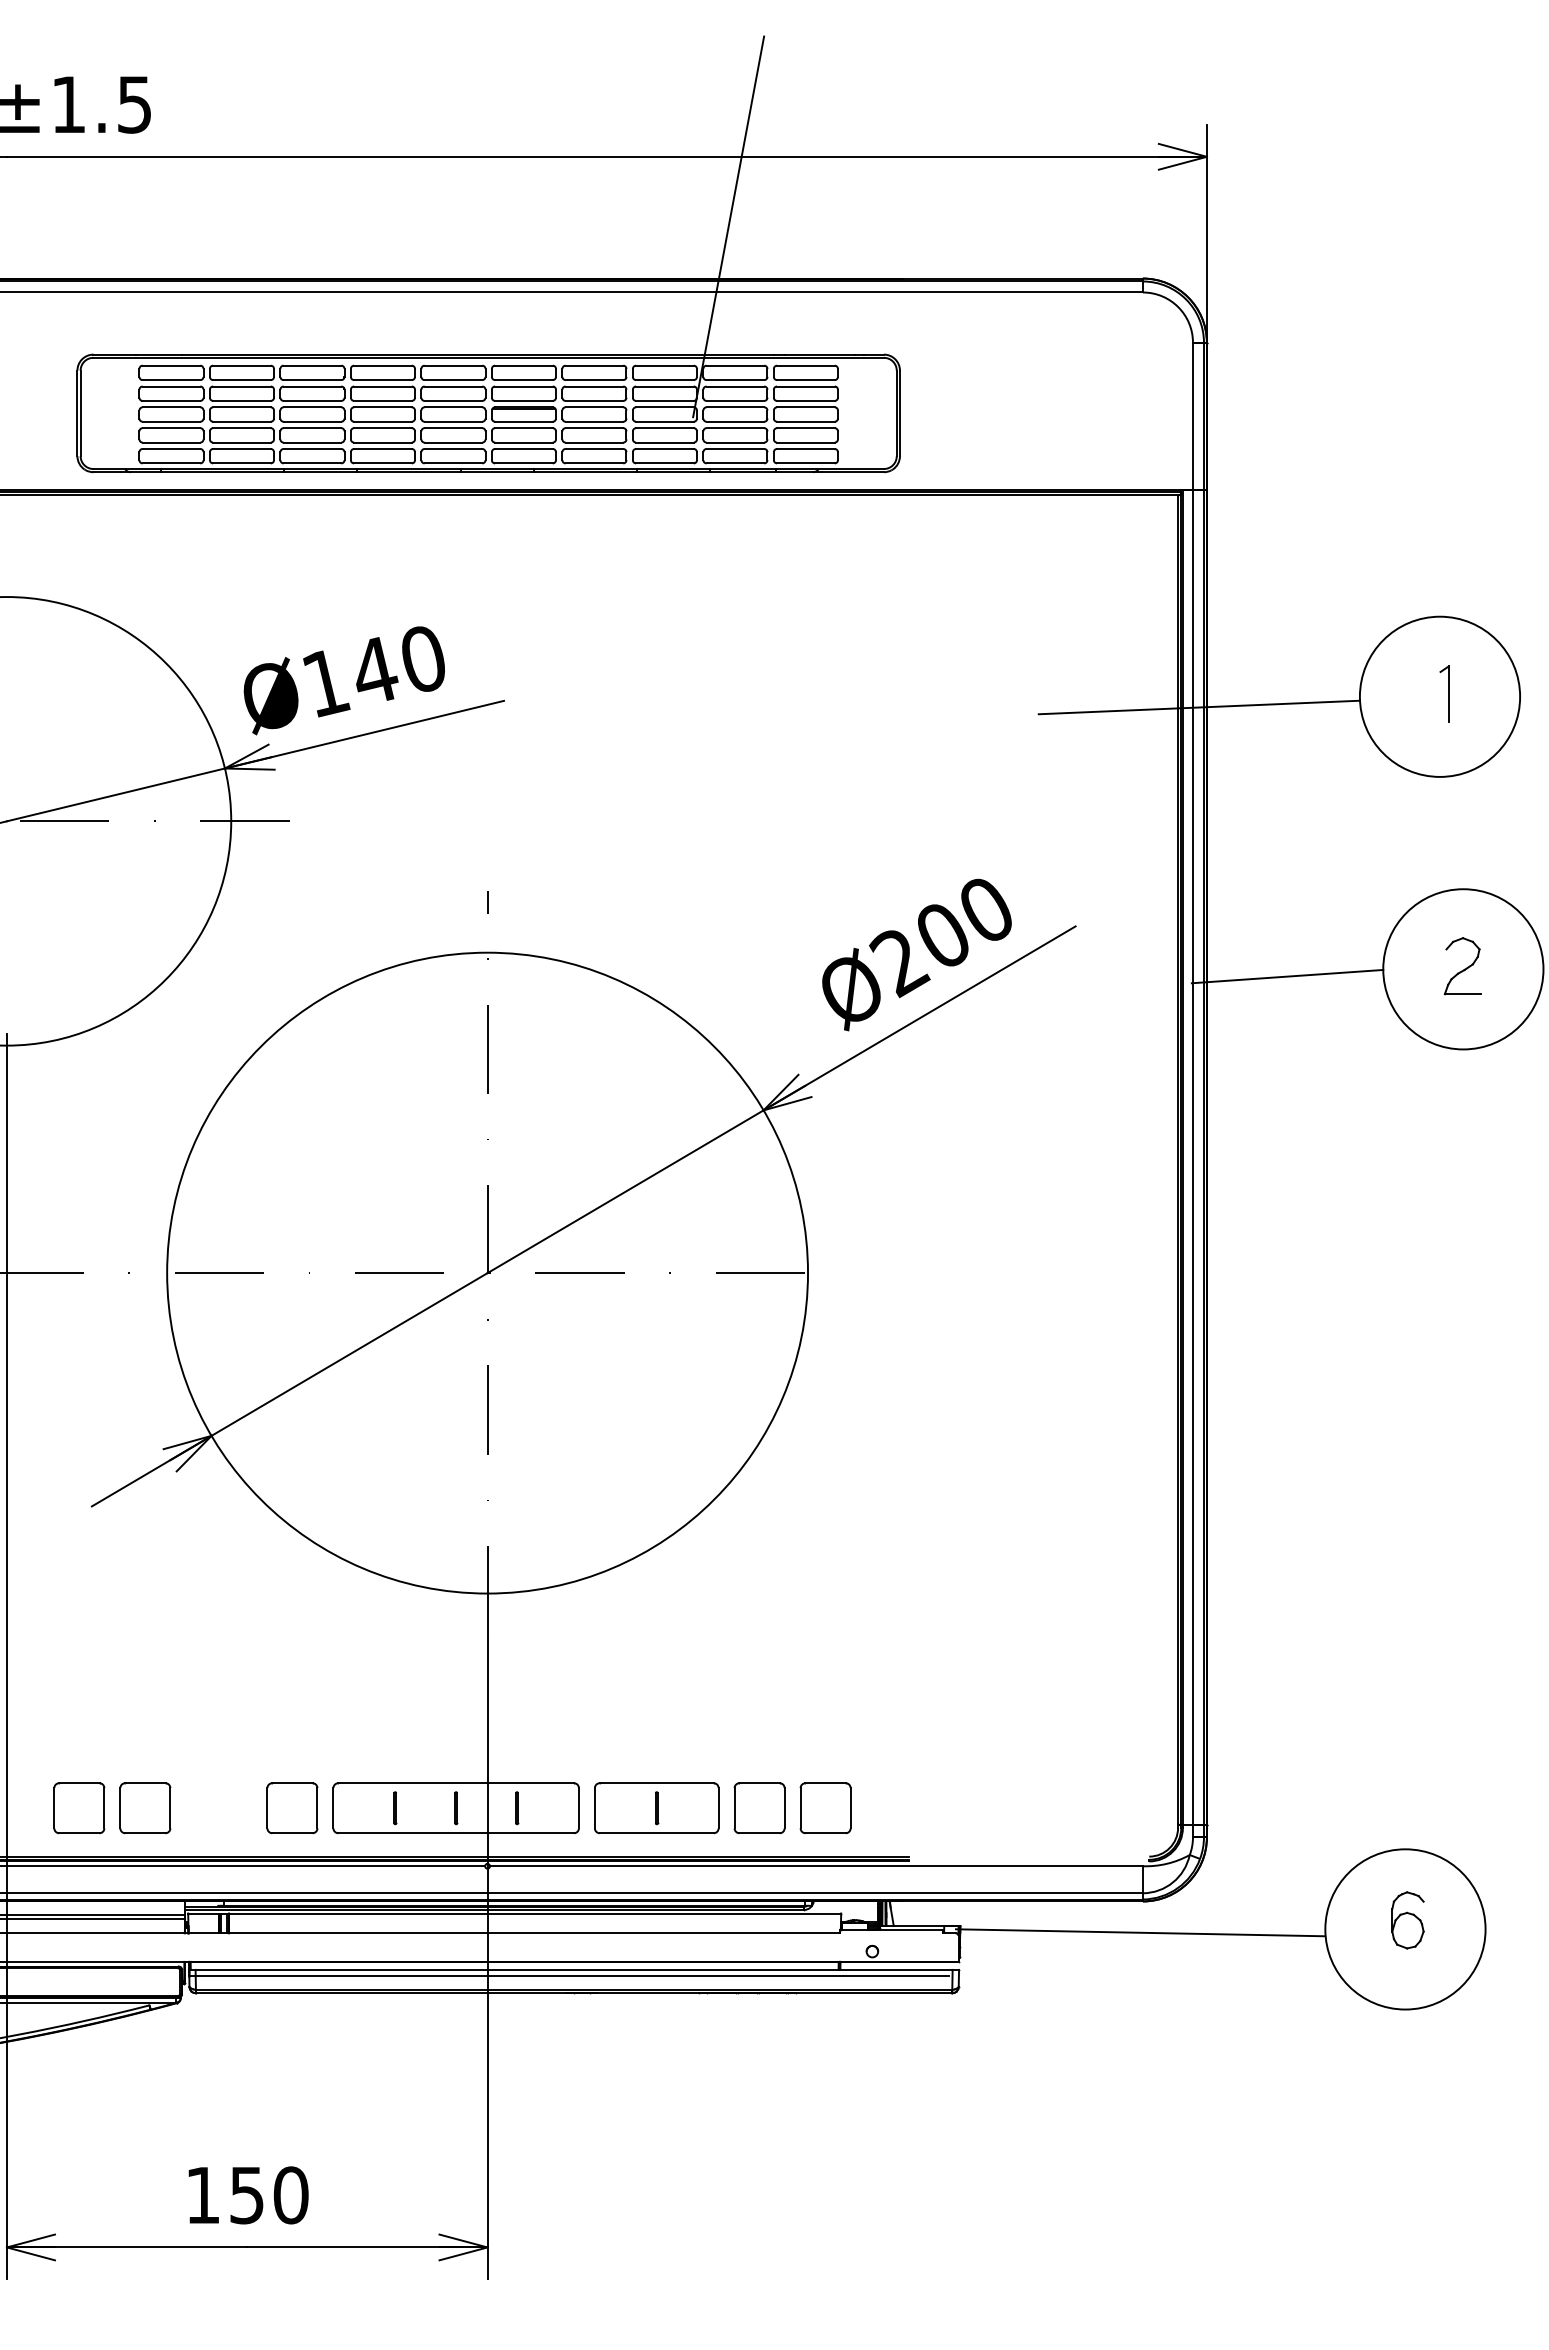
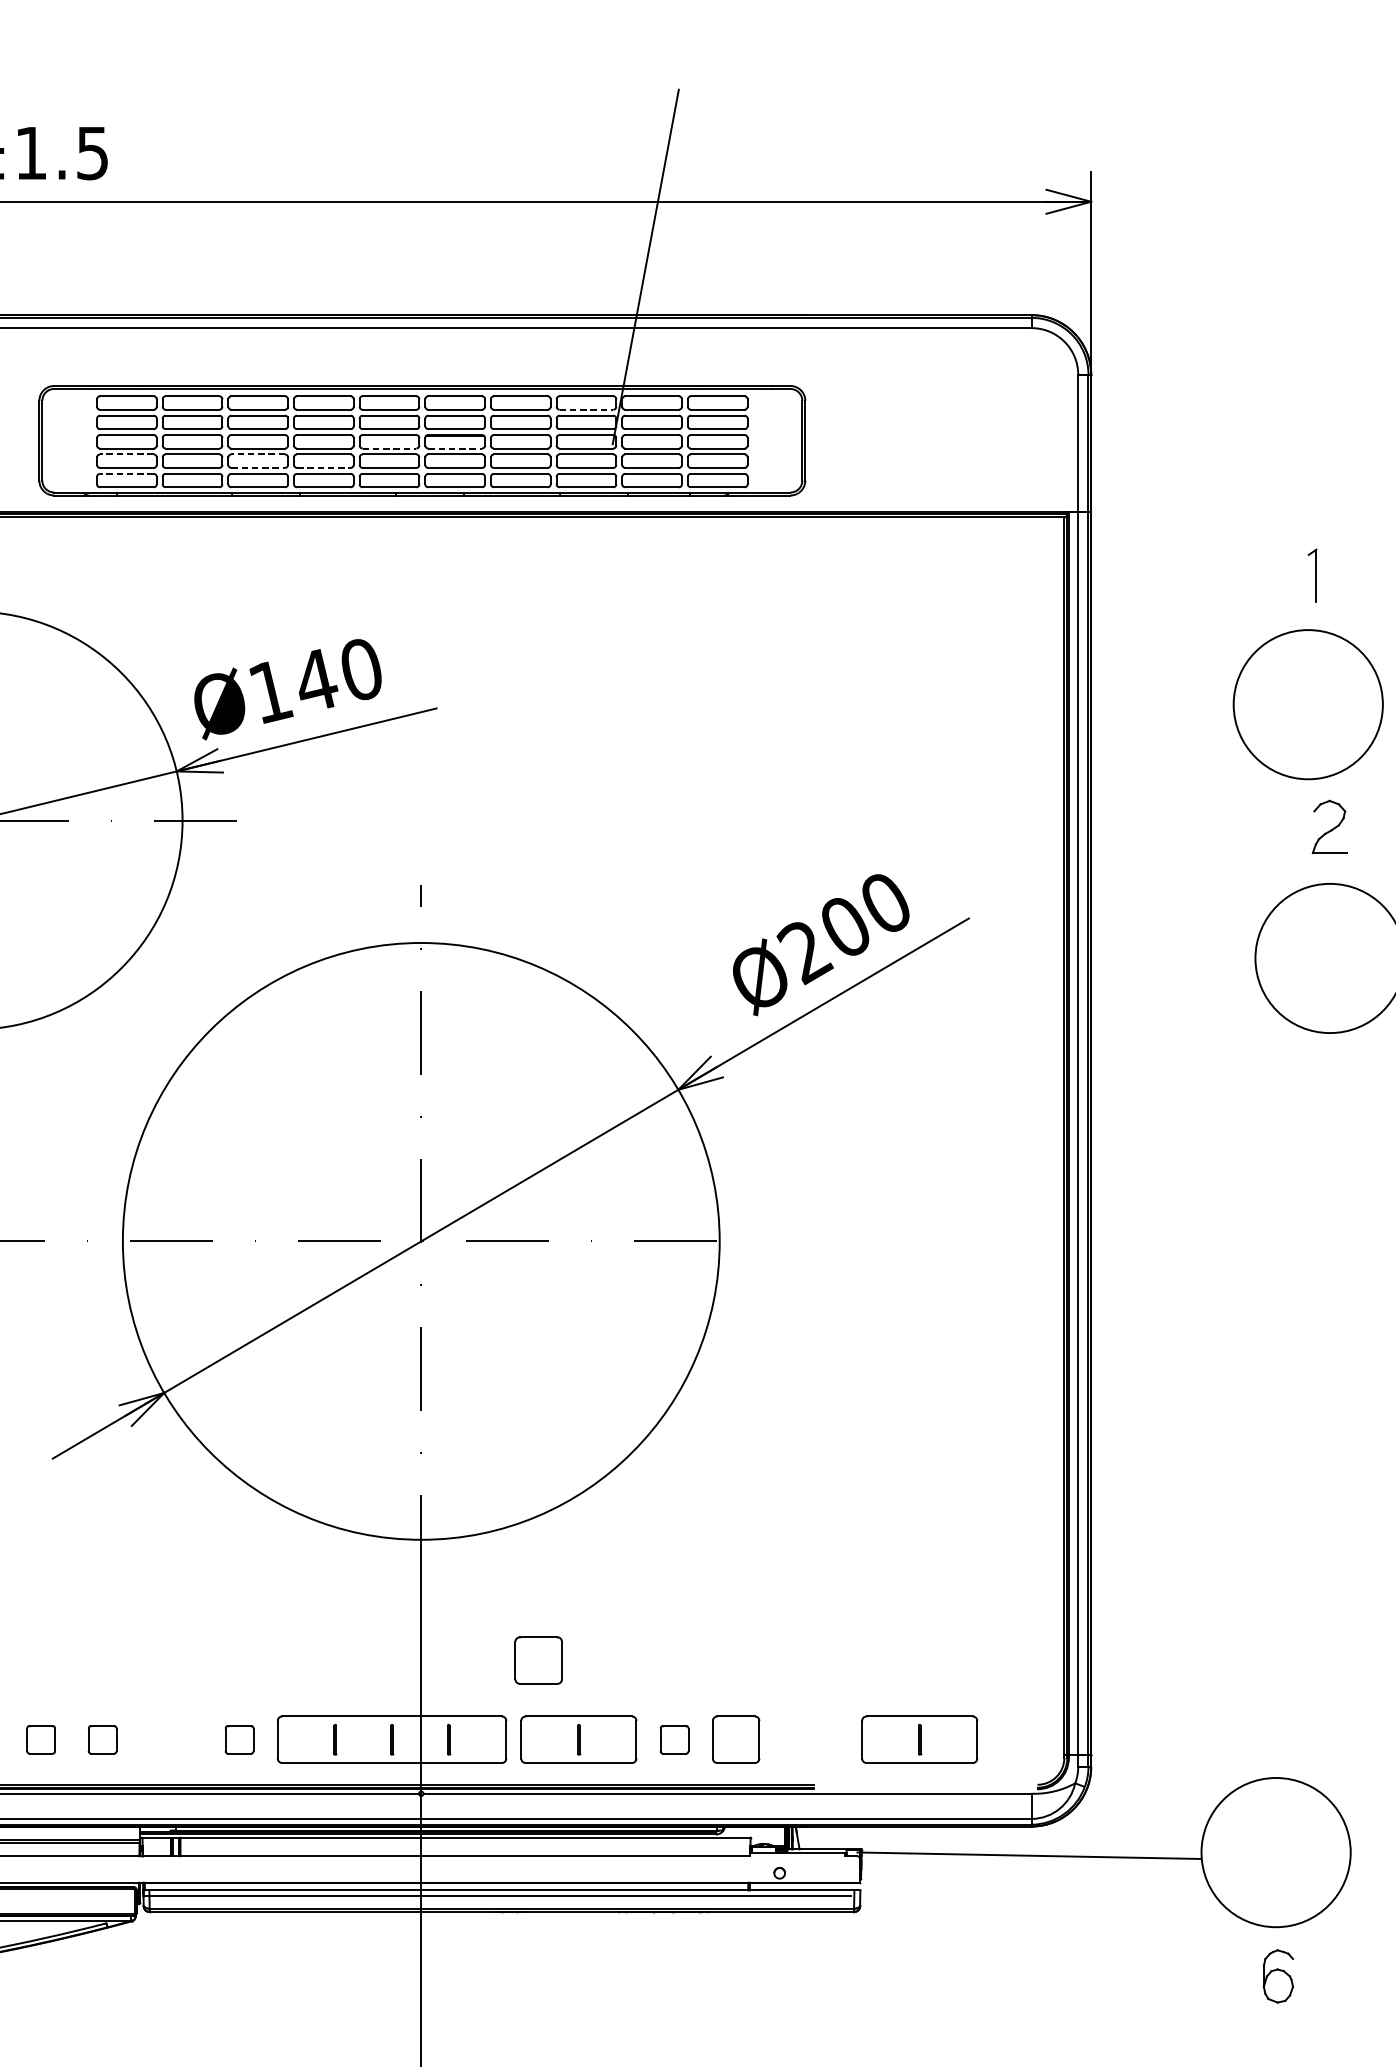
line: (664, 380) -> (586, 410), solid -> dashed
line: (453, 421) -> (389, 448), solid -> dashed
line: (523, 421) -> (454, 448), solid -> dashed
line: (171, 428) -> (126, 454), solid -> dashed
line: (312, 428) -> (258, 454), solid -> dashed
line: (312, 442) -> (258, 467), solid -> dashed
line: (382, 442) -> (323, 467), solid -> dashed
line: (171, 448) -> (126, 473), solid -> dashed
part: (1444, 693) -> (1312, 574), moved
line: (1199, 707) -> (1084, 714), removed
part: (1462, 966) -> (1329, 827), moved
line: (1287, 976) -> (1166, 965), removed
part: (613, 1723) -> (538, 1660), added
part: (79, 1808) -> (41, 1739), size x0.6
part: (145, 1808) -> (102, 1739), size x0.6
part: (292, 1808) -> (239, 1739), size x0.6
part: (759, 1808) -> (674, 1739), size x0.6
part: (1022, 1808) -> (919, 1739), added
part: (1407, 1920) -> (1278, 1976), moved

